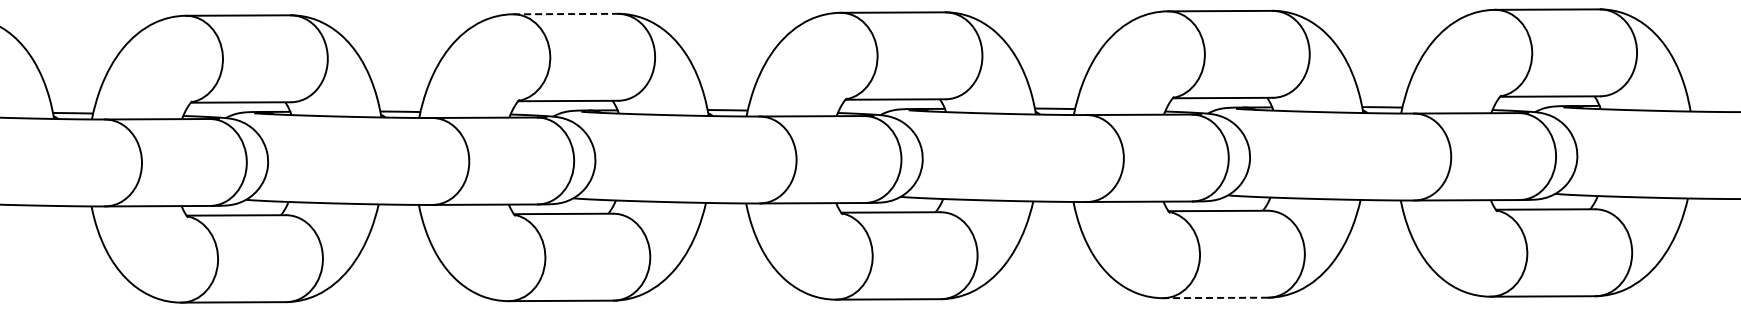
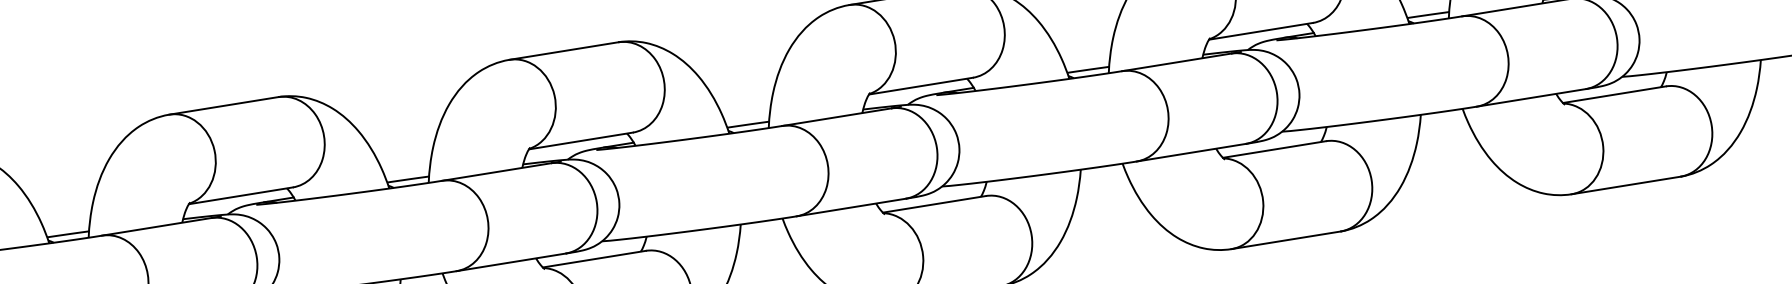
line: (566, 14) -> (565, 51), dashed -> solid
line: (1215, 297) -> (1285, 239), dashed -> solid

